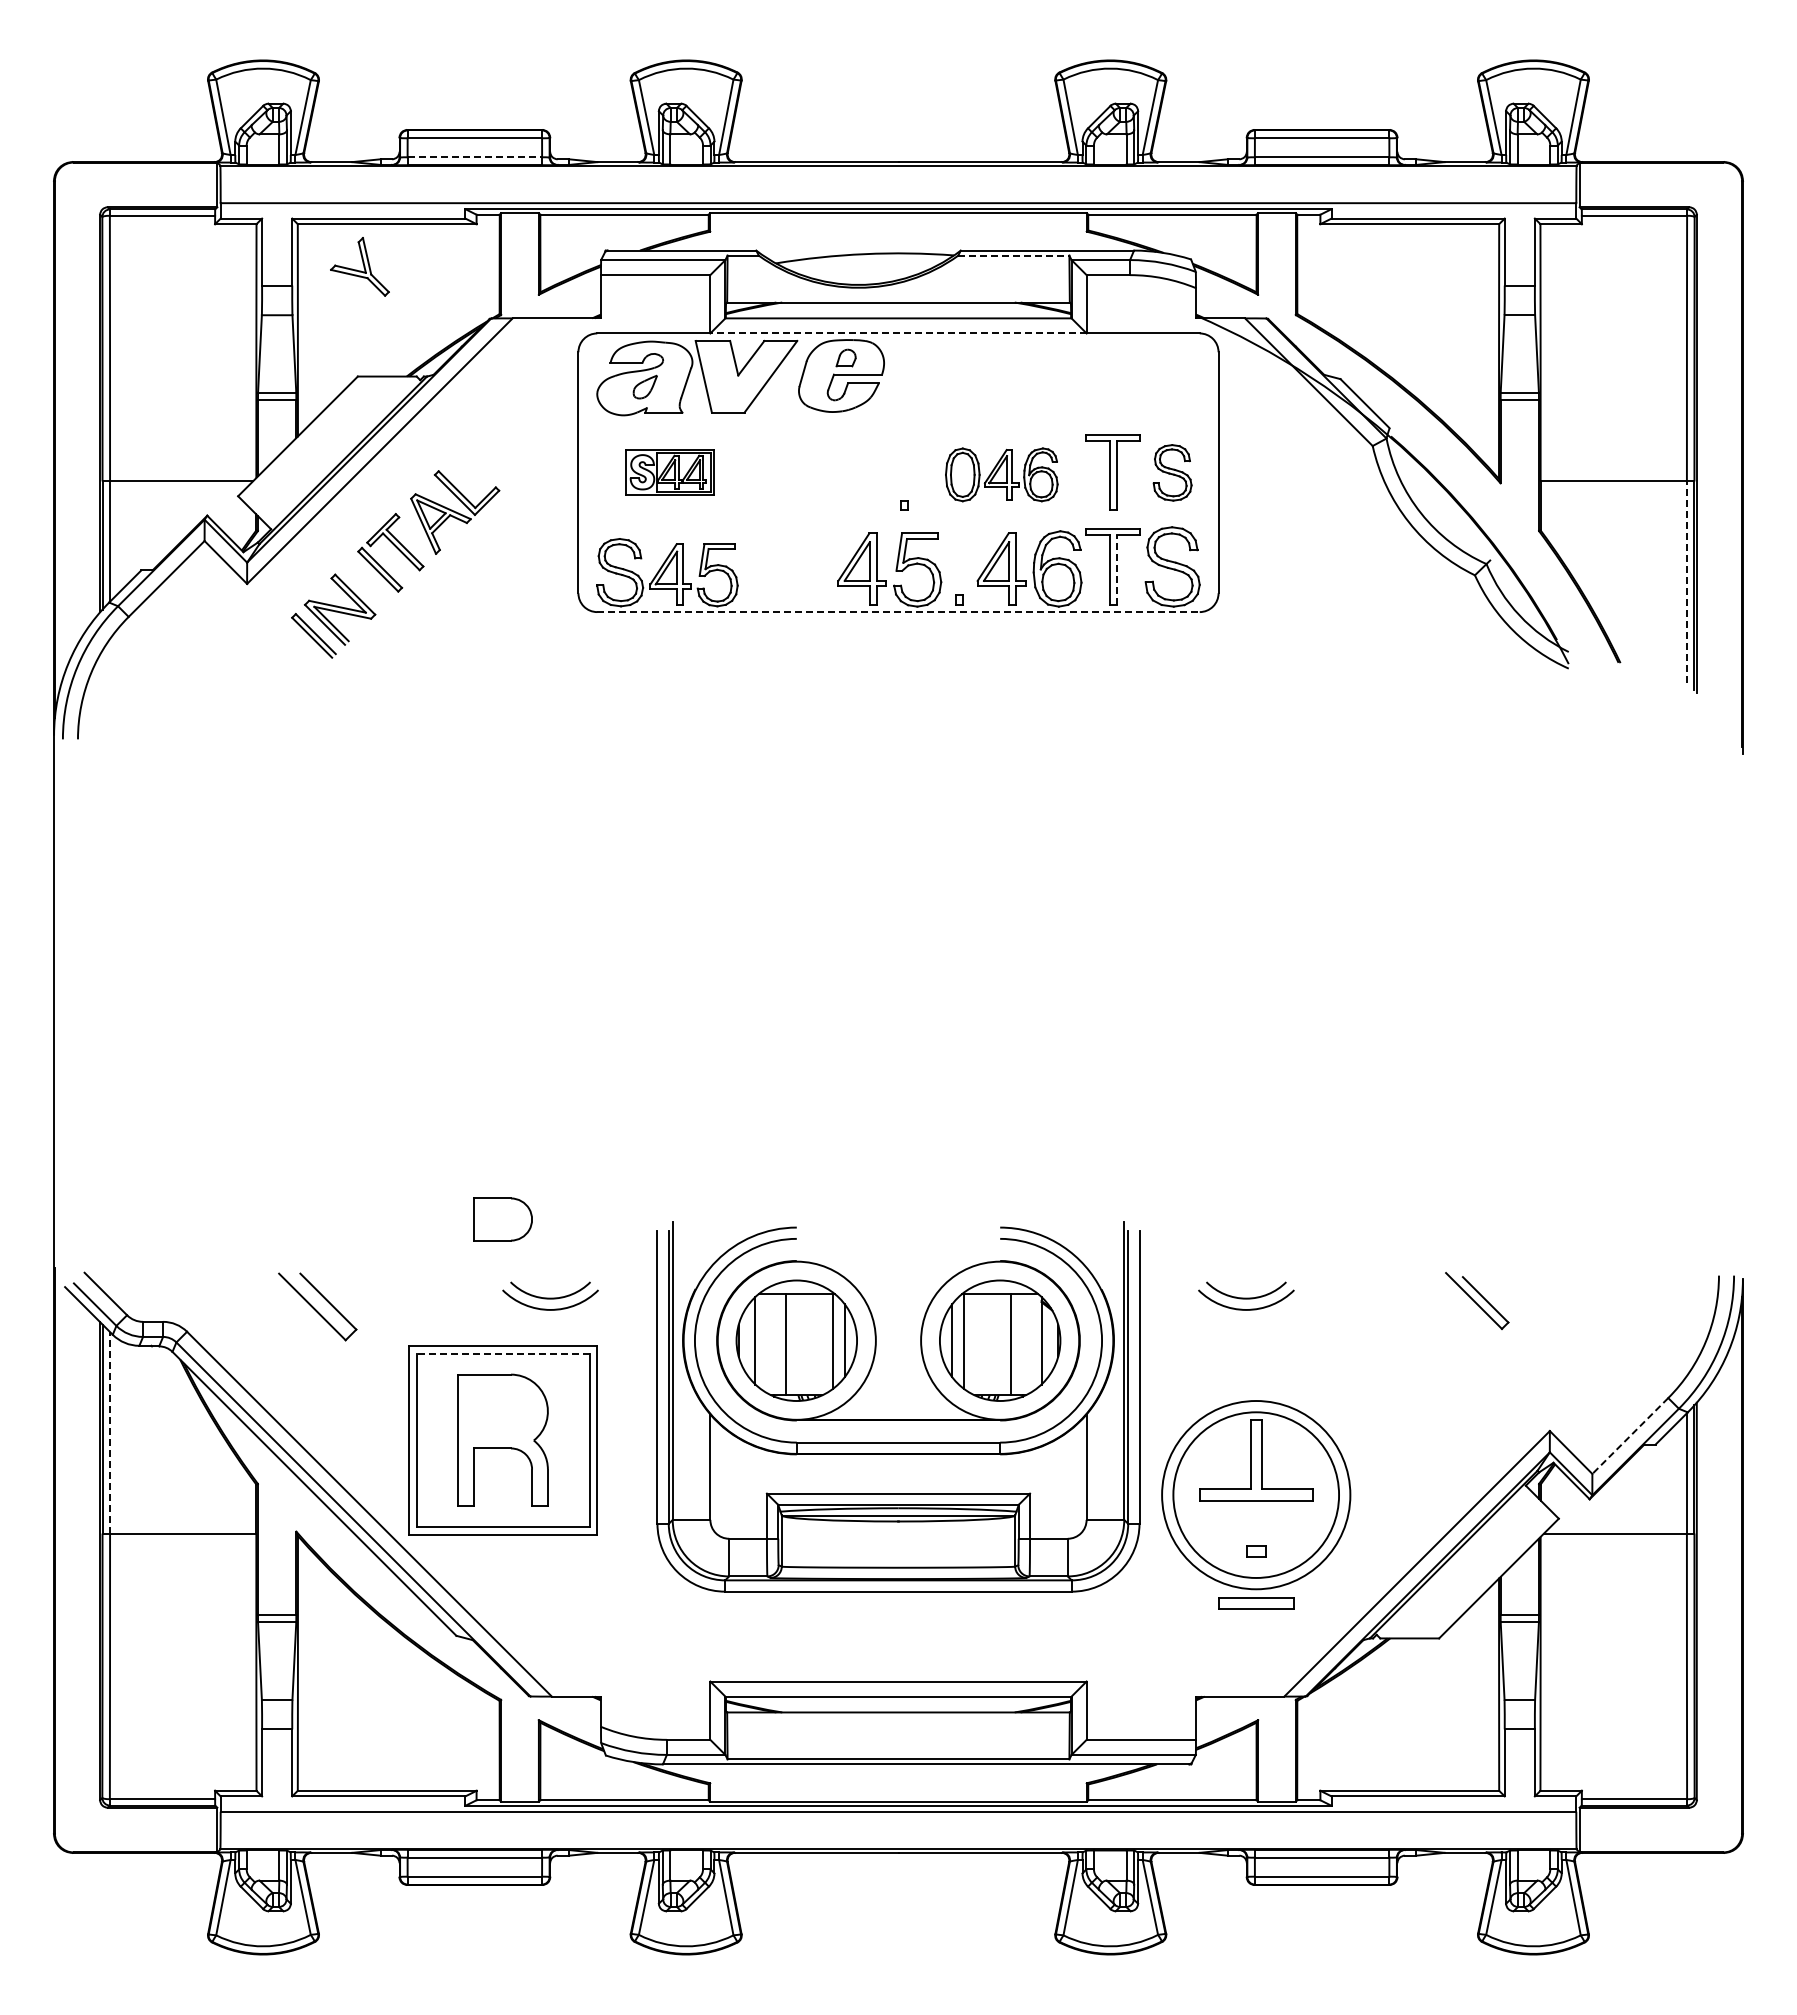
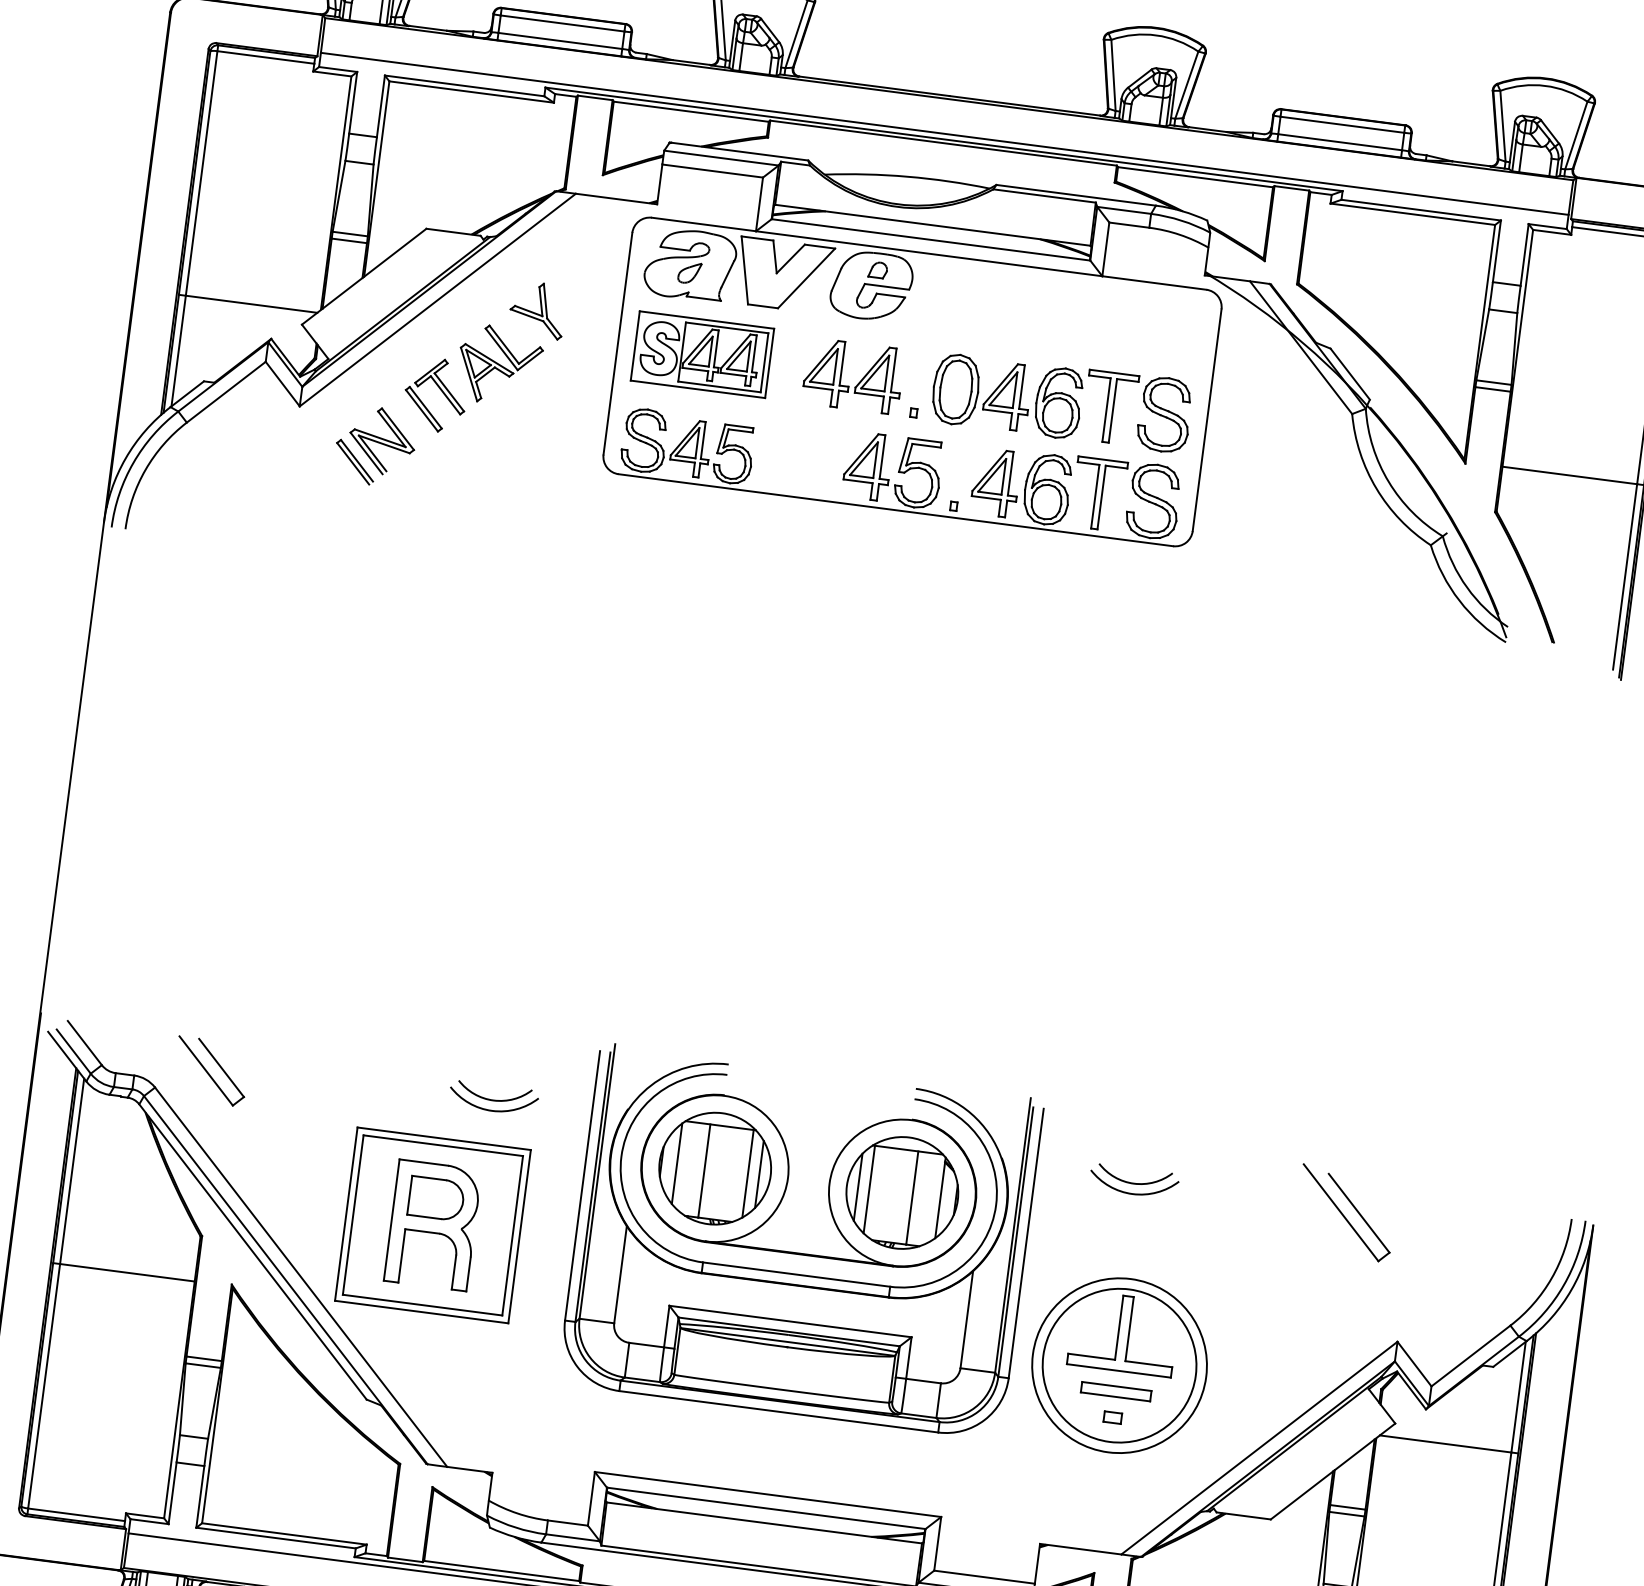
line: (475, 157) -> (560, 41), dashed -> solid
line: (1013, 255) -> (1044, 195), dashed -> solid
part: (359, 266) -> (537, 309), moved
line: (898, 333) -> (929, 253), dashed -> solid
part: (669, 472) -> (701, 354), size x1.67
part: (1172, 472) -> (1164, 414), size x1.43
part: (1001, 474) -> (1007, 395), size x1.43
part: (842, 478) -> (860, 380), added
line: (1116, 570) -> (1101, 497), dashed -> solid
line: (1686, 582) -> (1624, 577), dashed -> solid
line: (898, 612) -> (895, 510), dashed -> solid
part: (502, 1219) -> (435, 1198), moved
part: (1477, 1300) -> (1346, 1213), size x1.67
part: (317, 1306) -> (210, 1071), moved
line: (503, 1353) -> (443, 1145), dashed -> solid
line: (110, 1432) -> (72, 1171), dashed -> solid
line: (1630, 1436) -> (1471, 1356), dashed -> solid
part: (1256, 1603) -> (1116, 1391), moved

